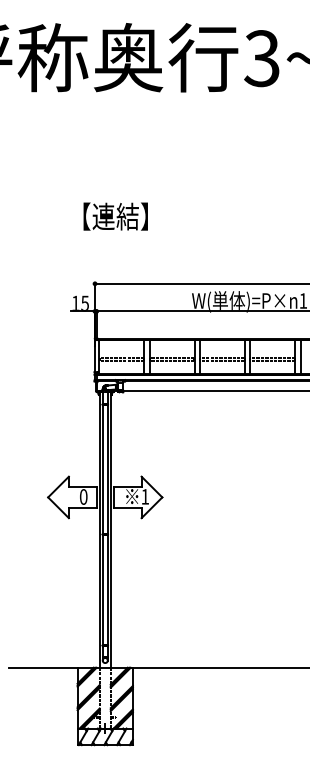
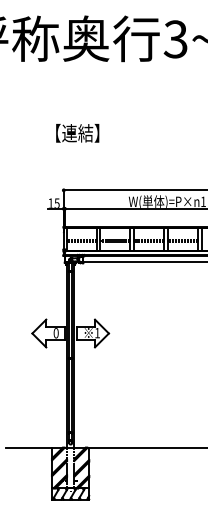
text: (115, 216) -> (77, 133), moved

